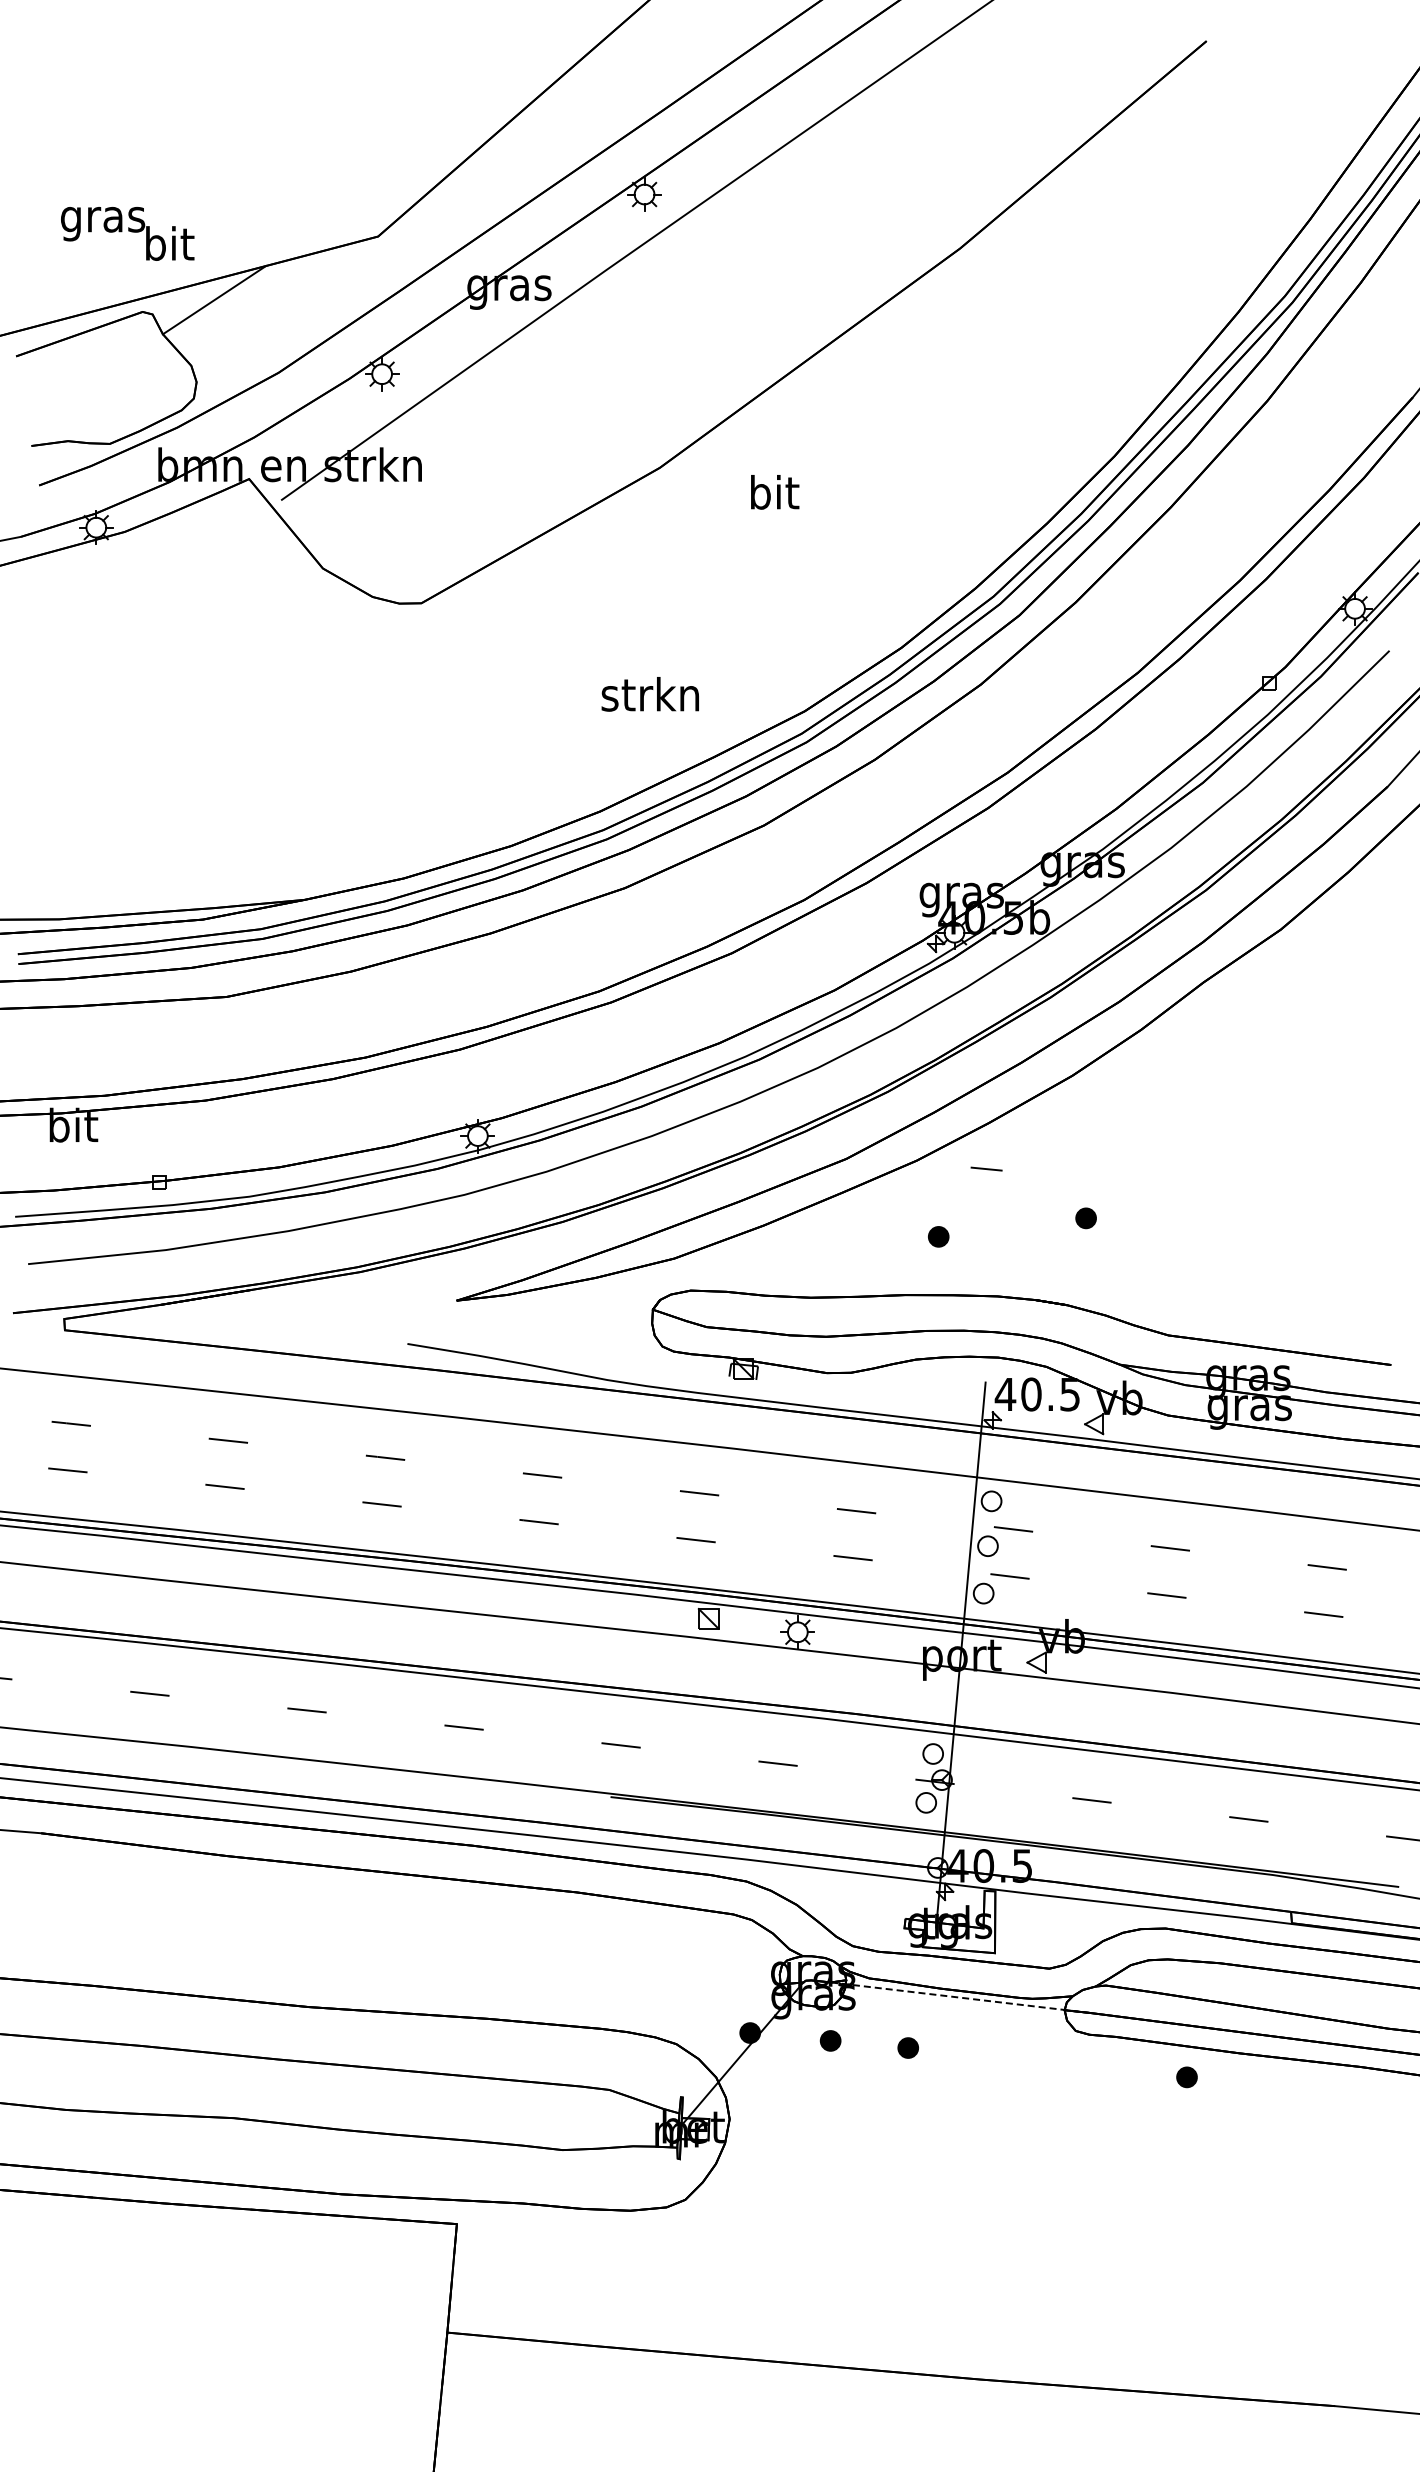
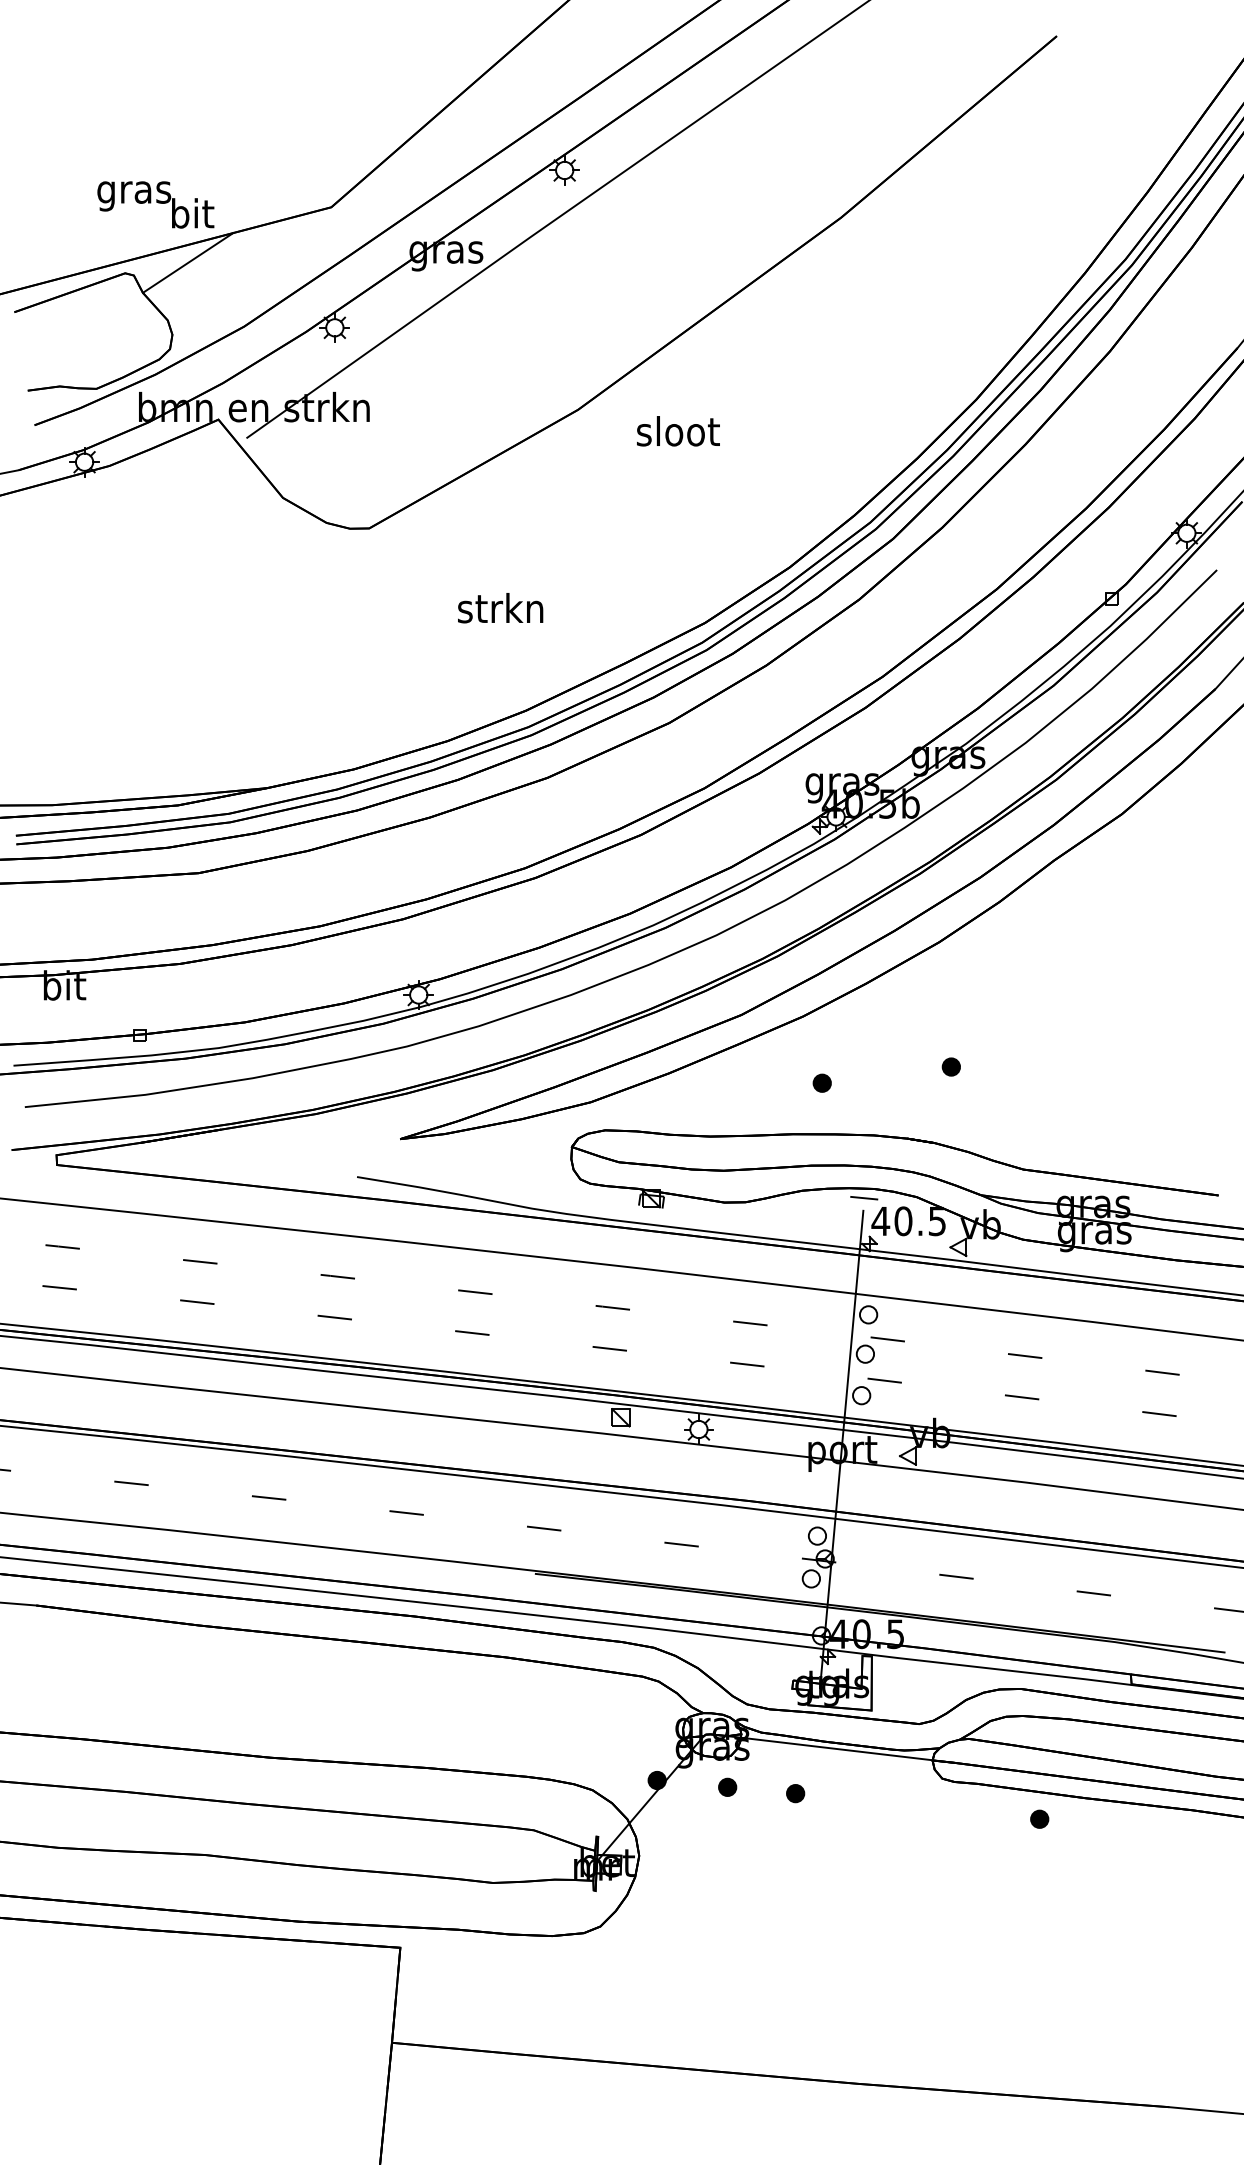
text: (127, 233) -> (155, 204), moved
text: (774, 492) -> (678, 431), bit -> sloot
text: (649, 694) -> (499, 608), moved
line: (986, 1168) -> (864, 1197), moved
line: (961, 1997) -> (842, 1749), dashed -> solid

